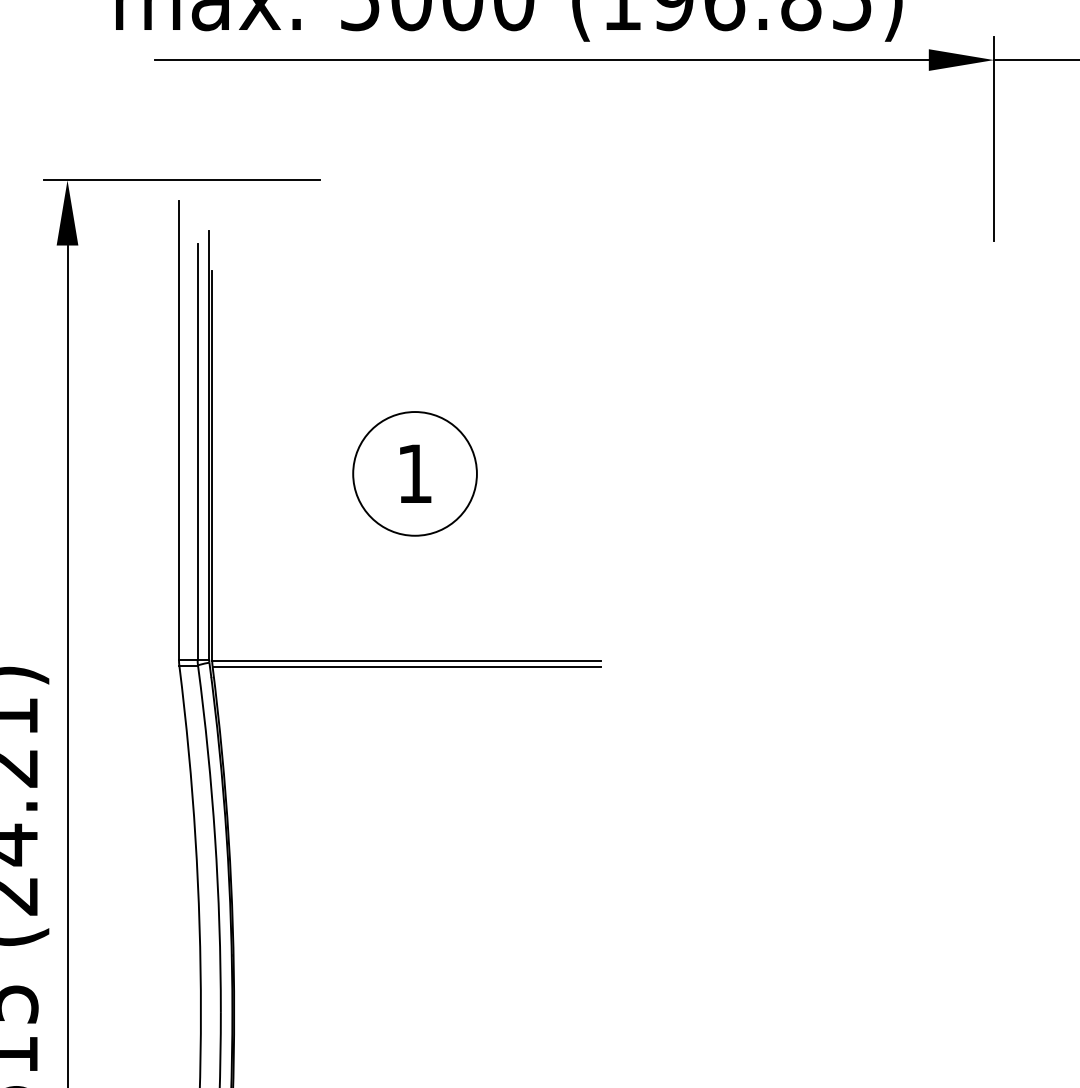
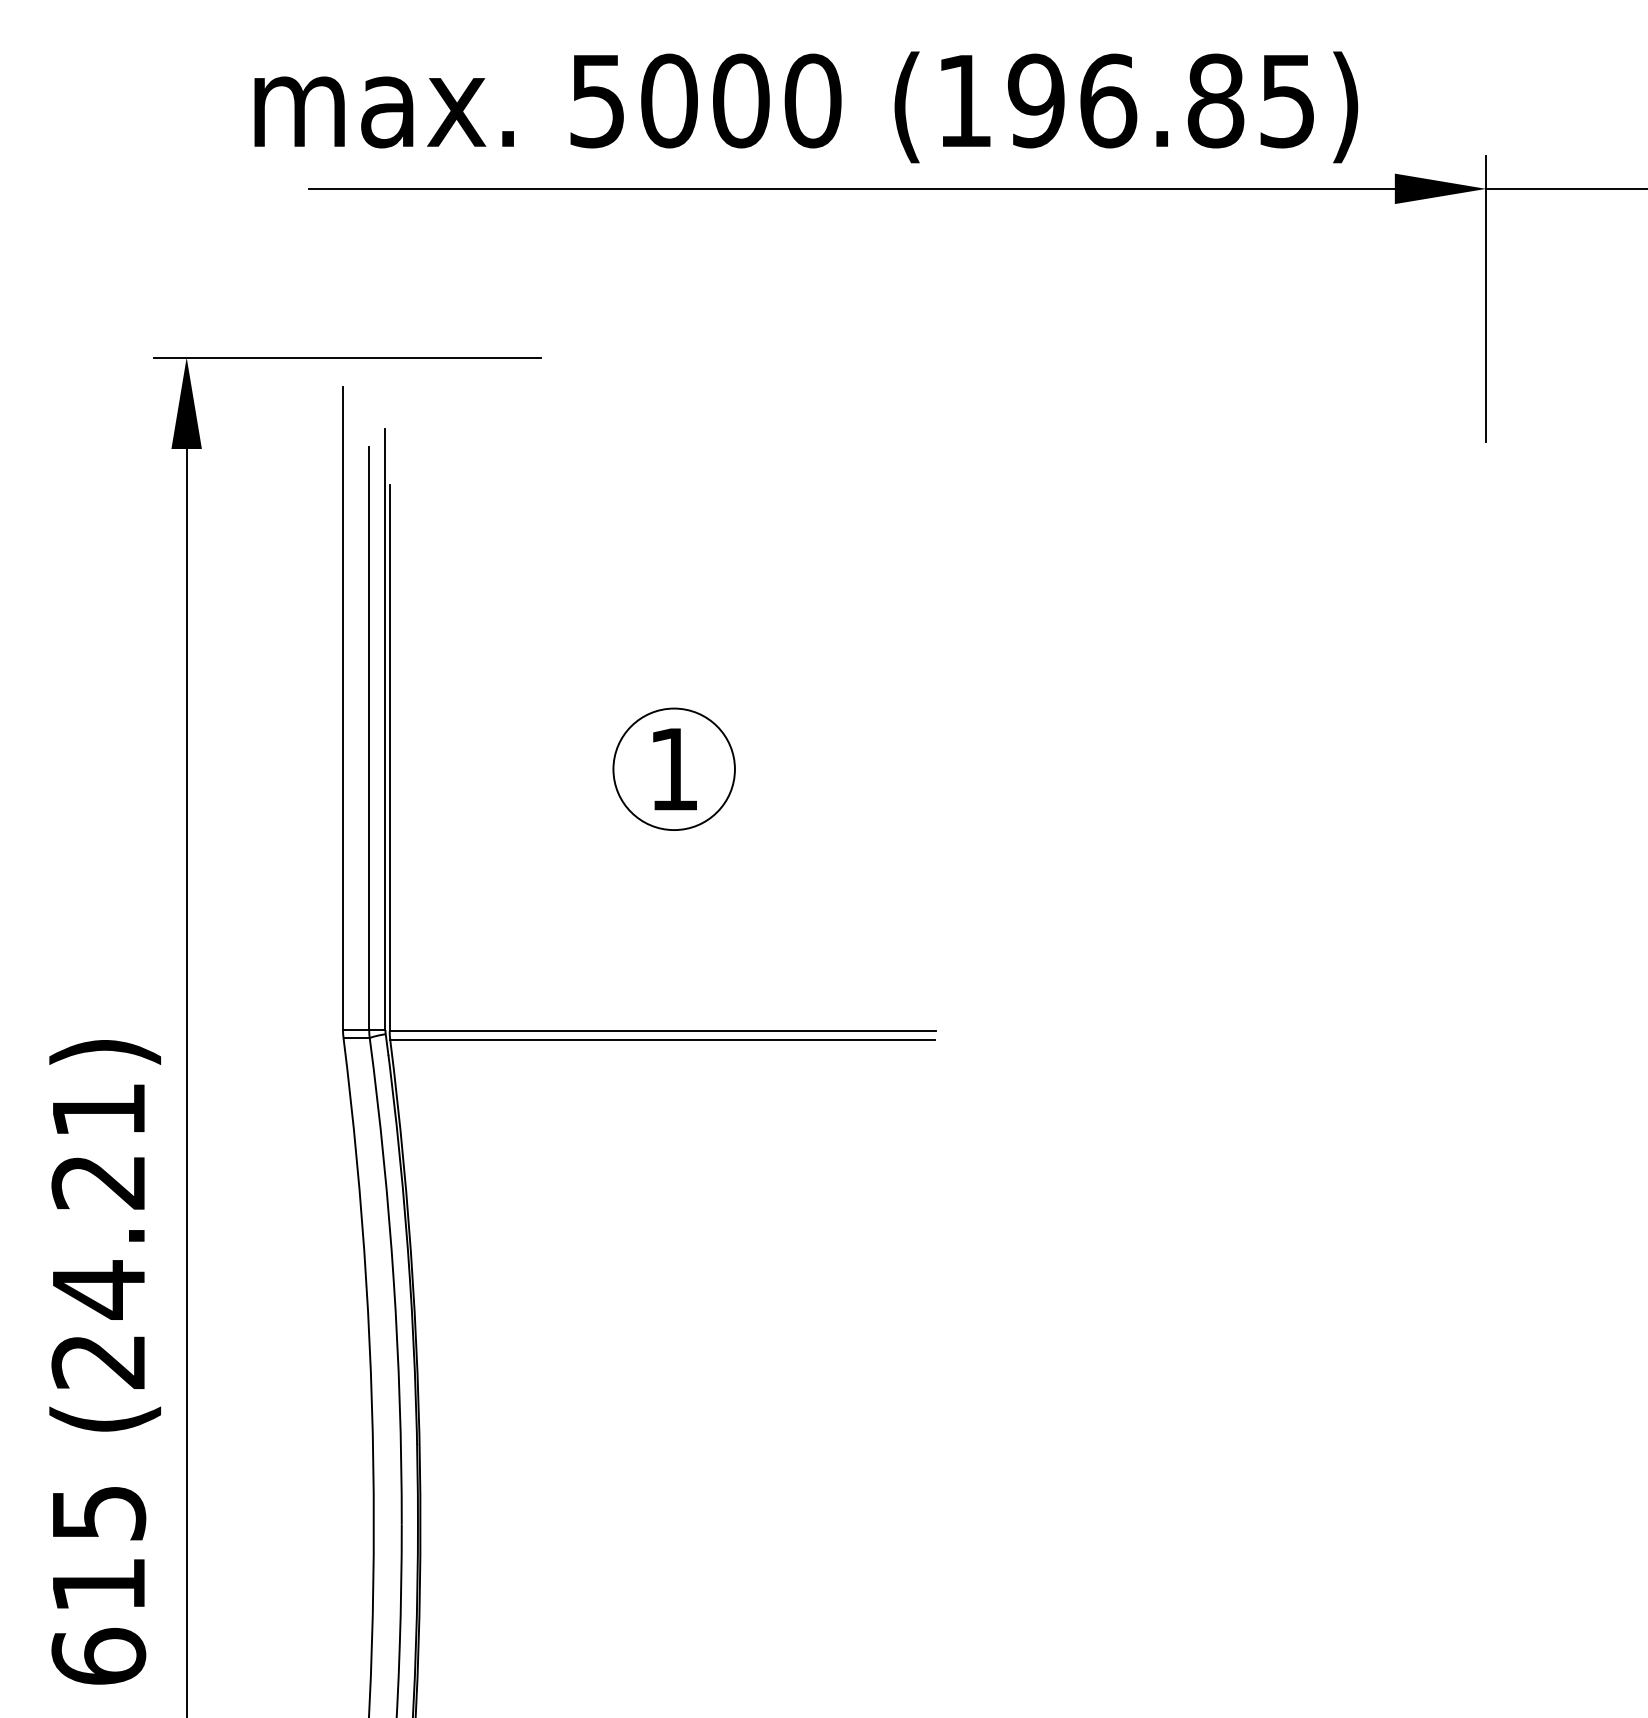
circle: (415, 474) -> (674, 769), size x0.7

